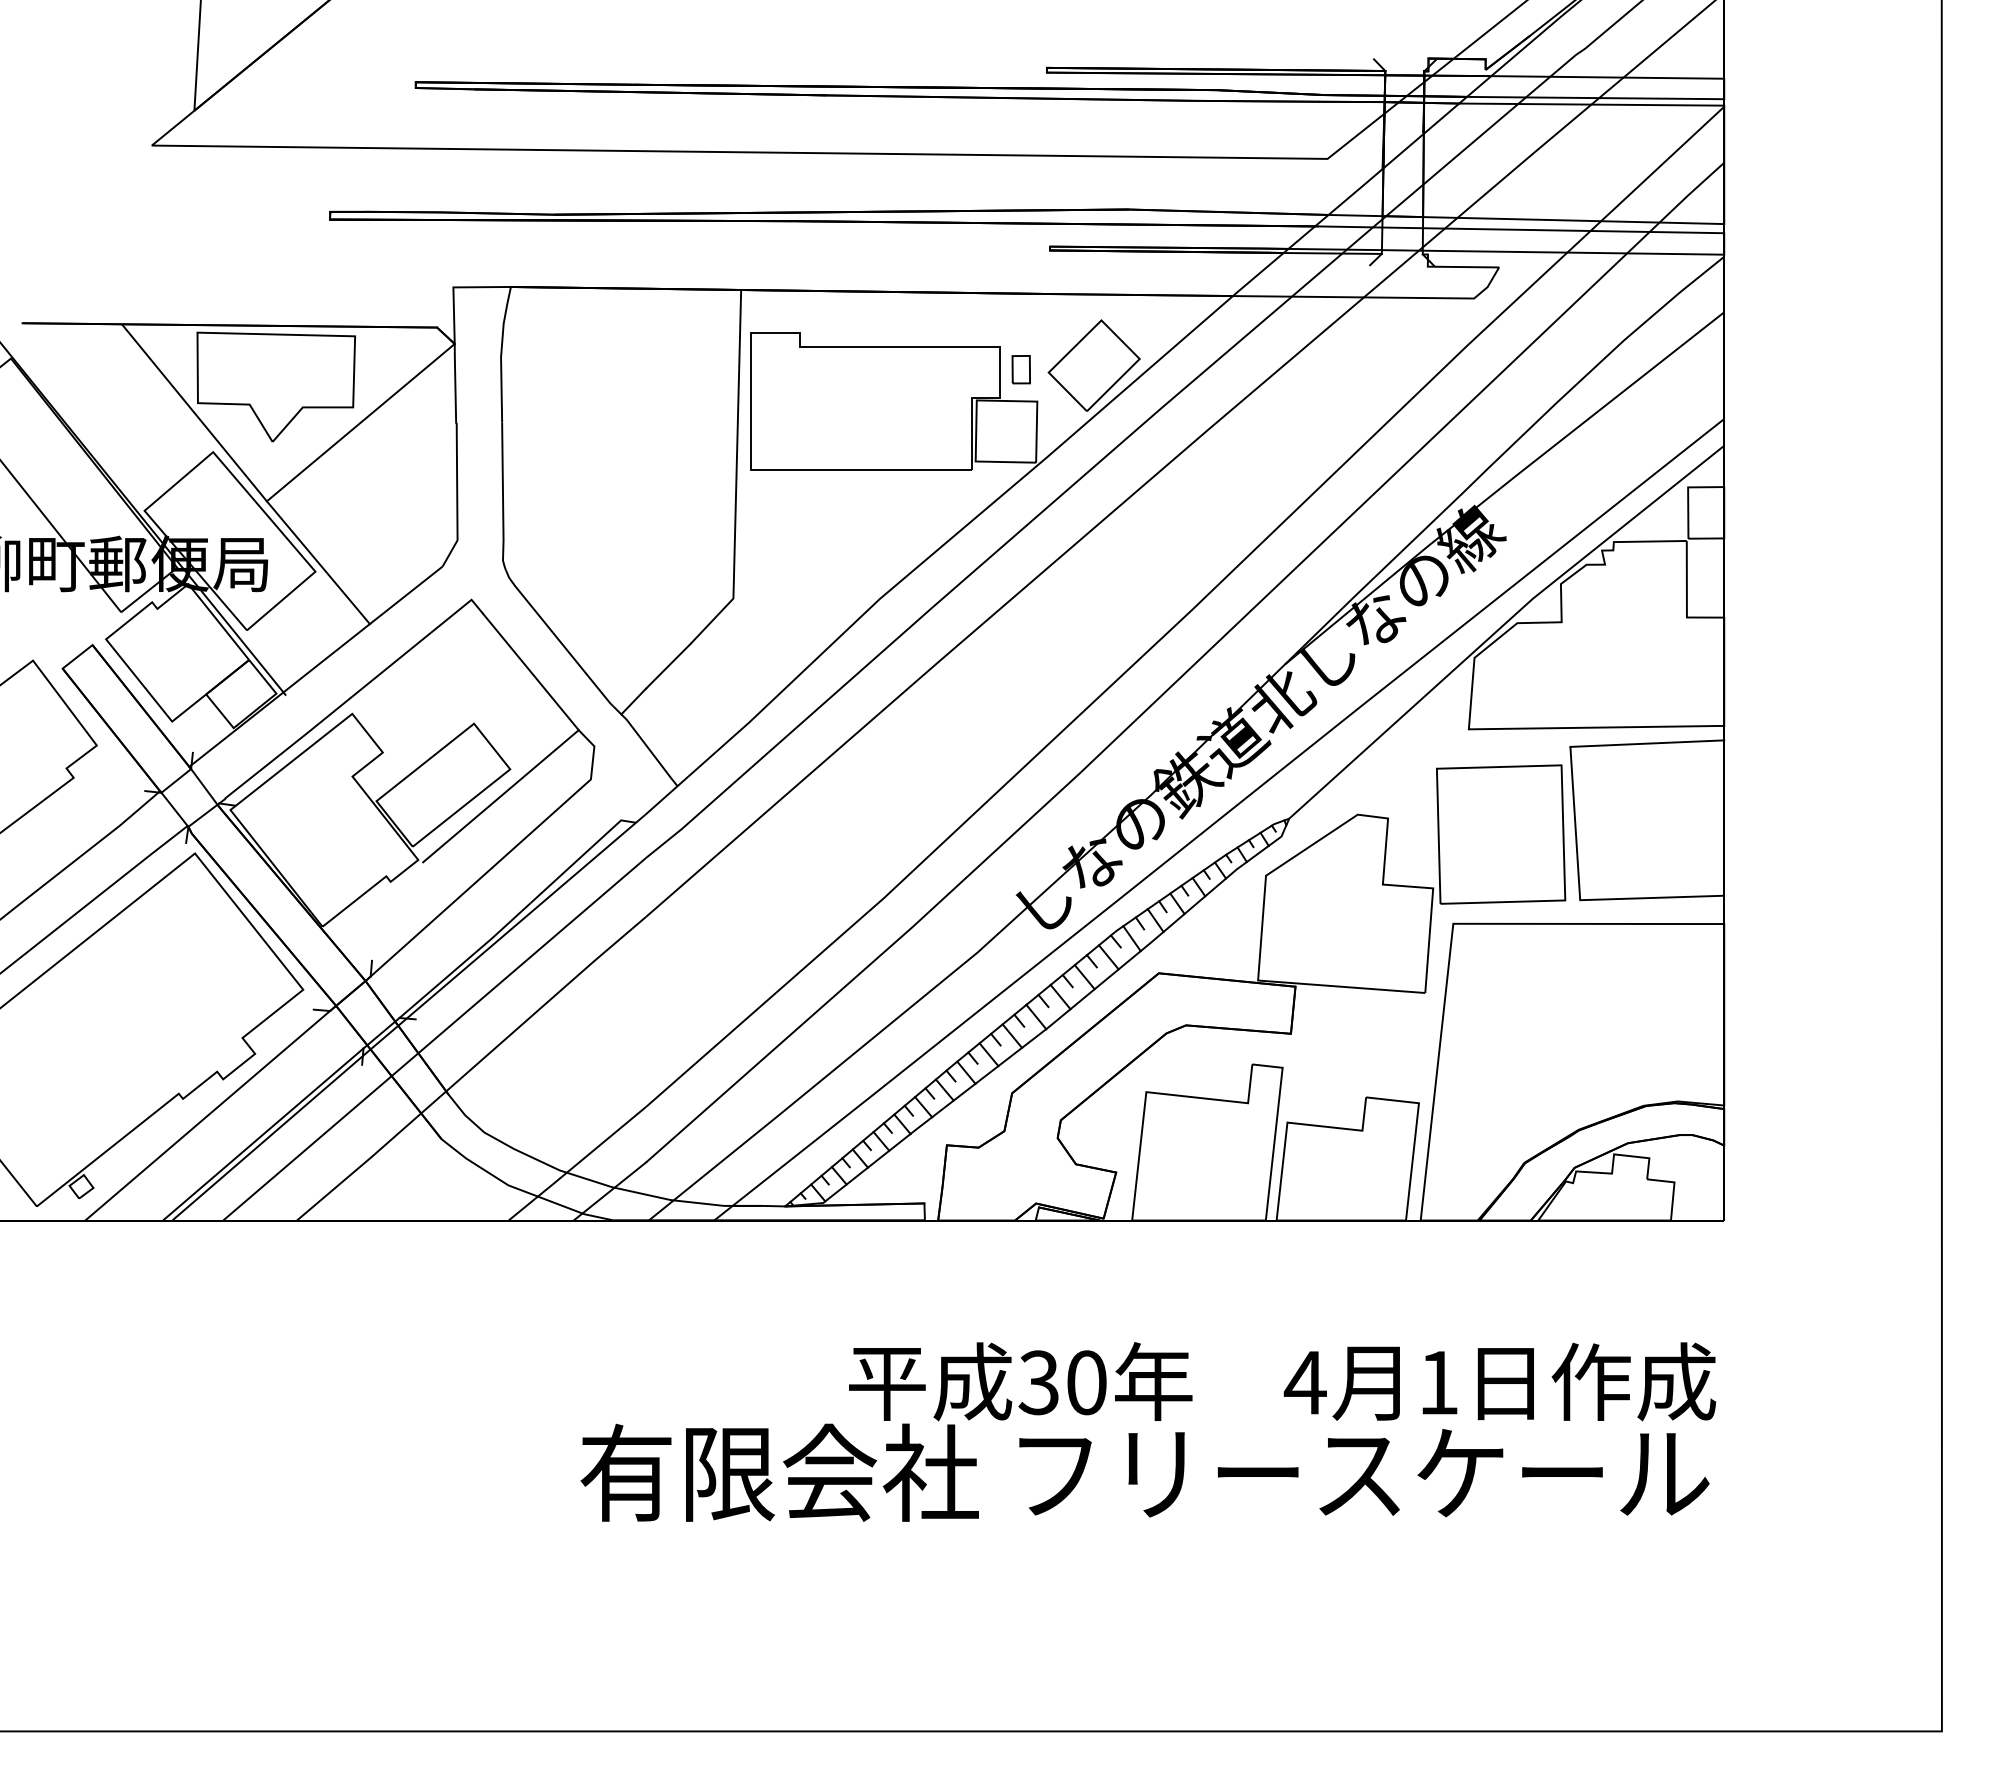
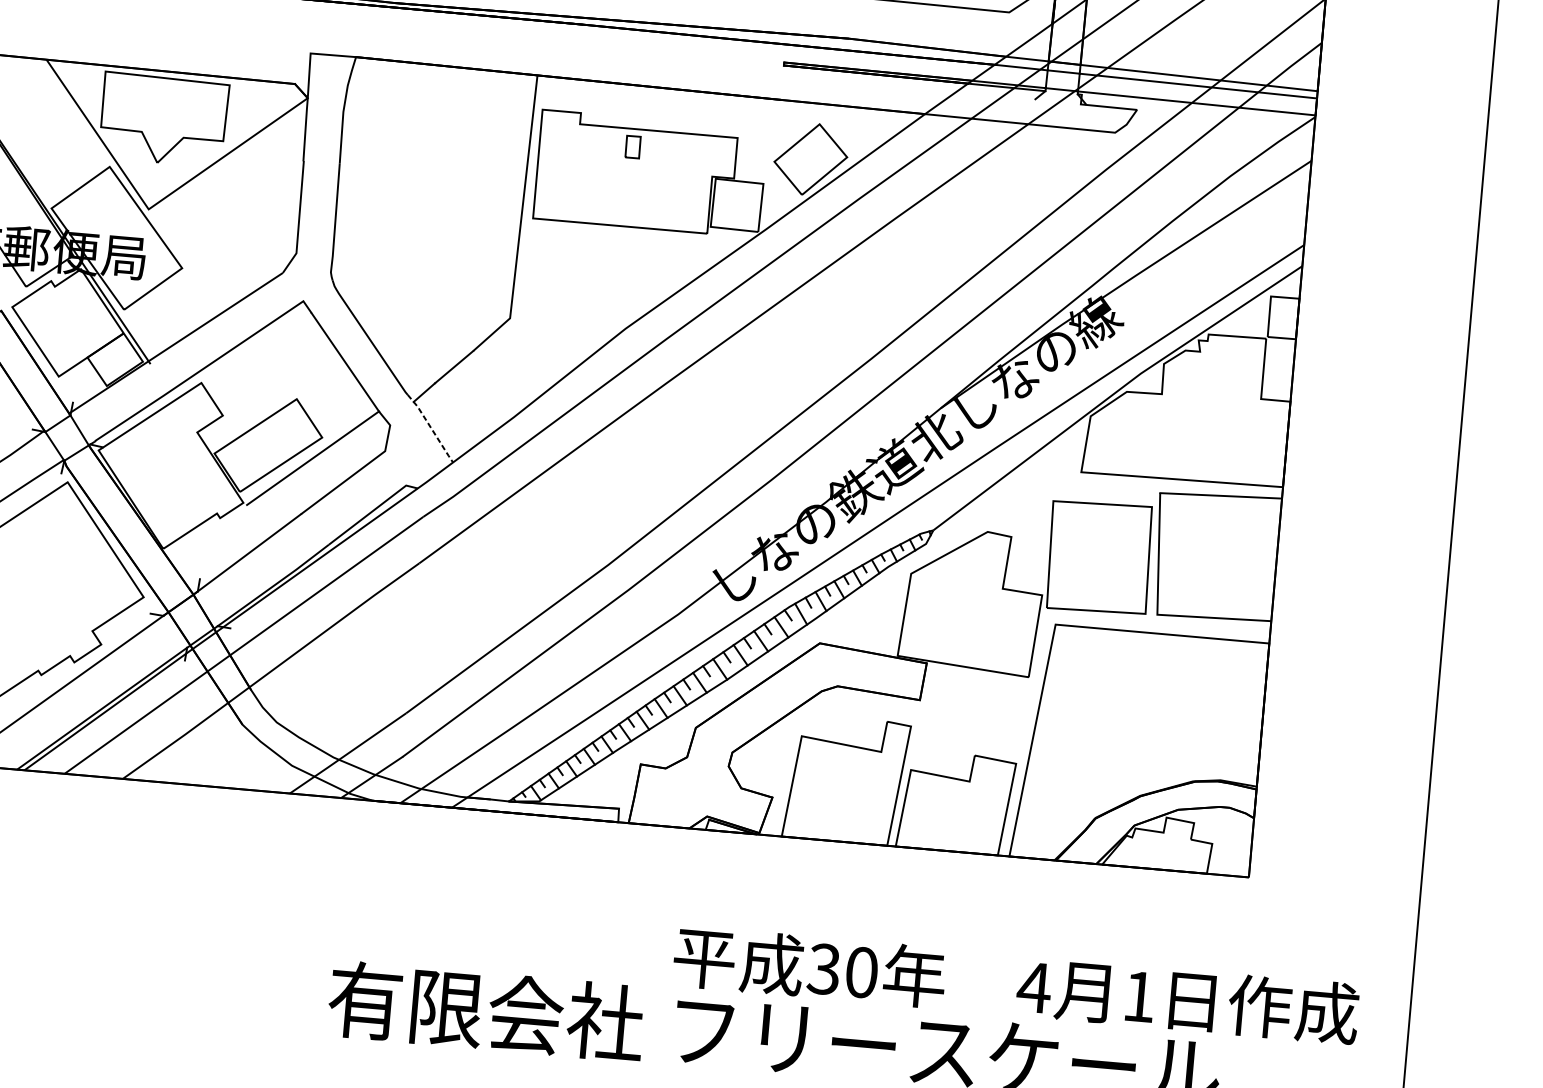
part: (1020, 369) -> (632, 146), moved
line: (317, 562) -> (184, 261), removed
line: (646, 745) -> (431, 428), solid -> dashed
text: (1282, 1381) -> (1016, 985), moved

